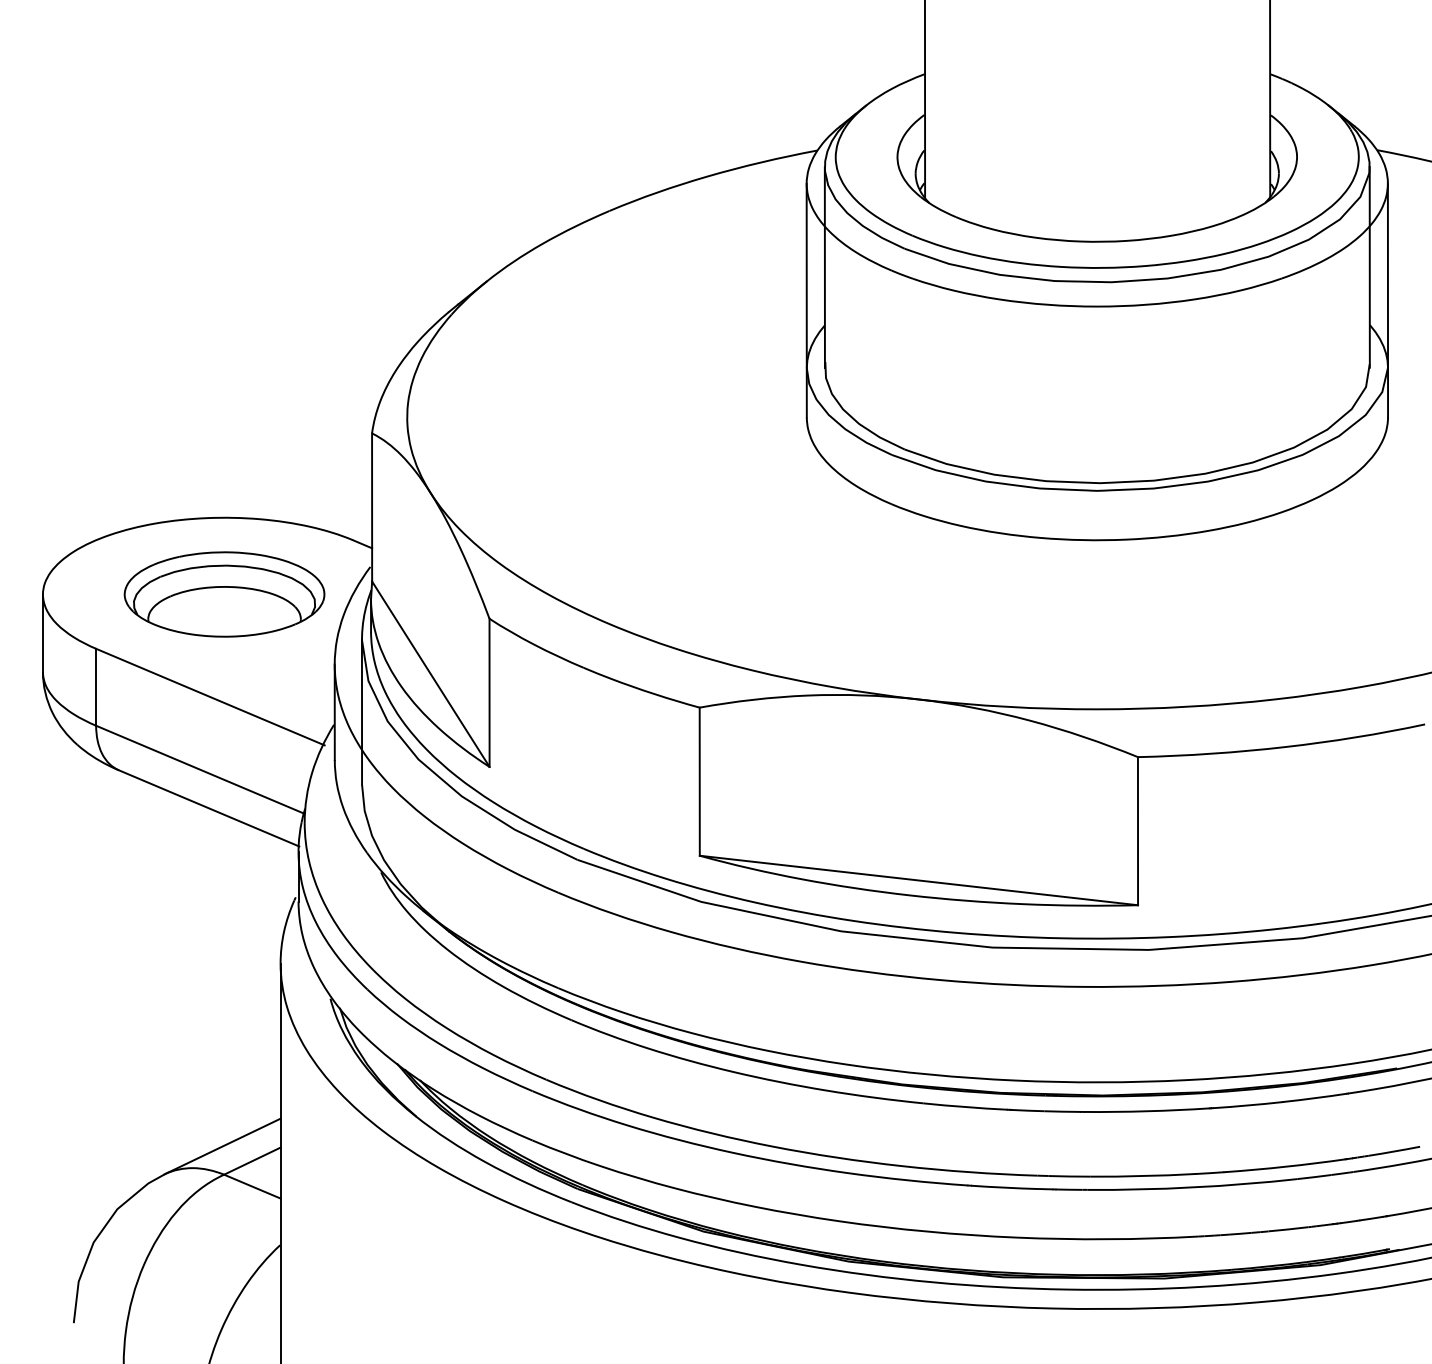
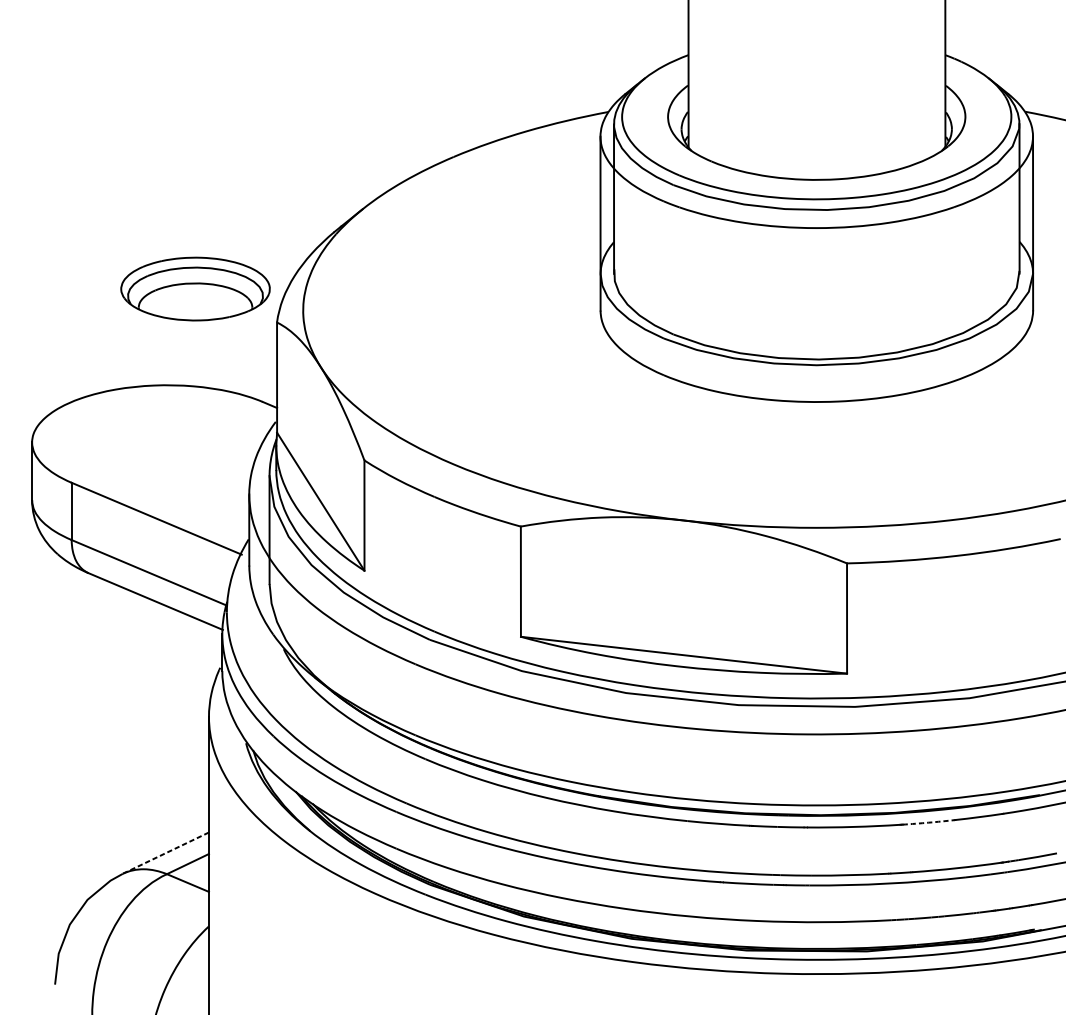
part: (224, 594) -> (195, 289), moved
arc: (1247, 1105) -> (928, 822), solid -> dashed
line: (222, 1146) -> (165, 853), solid -> dashed

